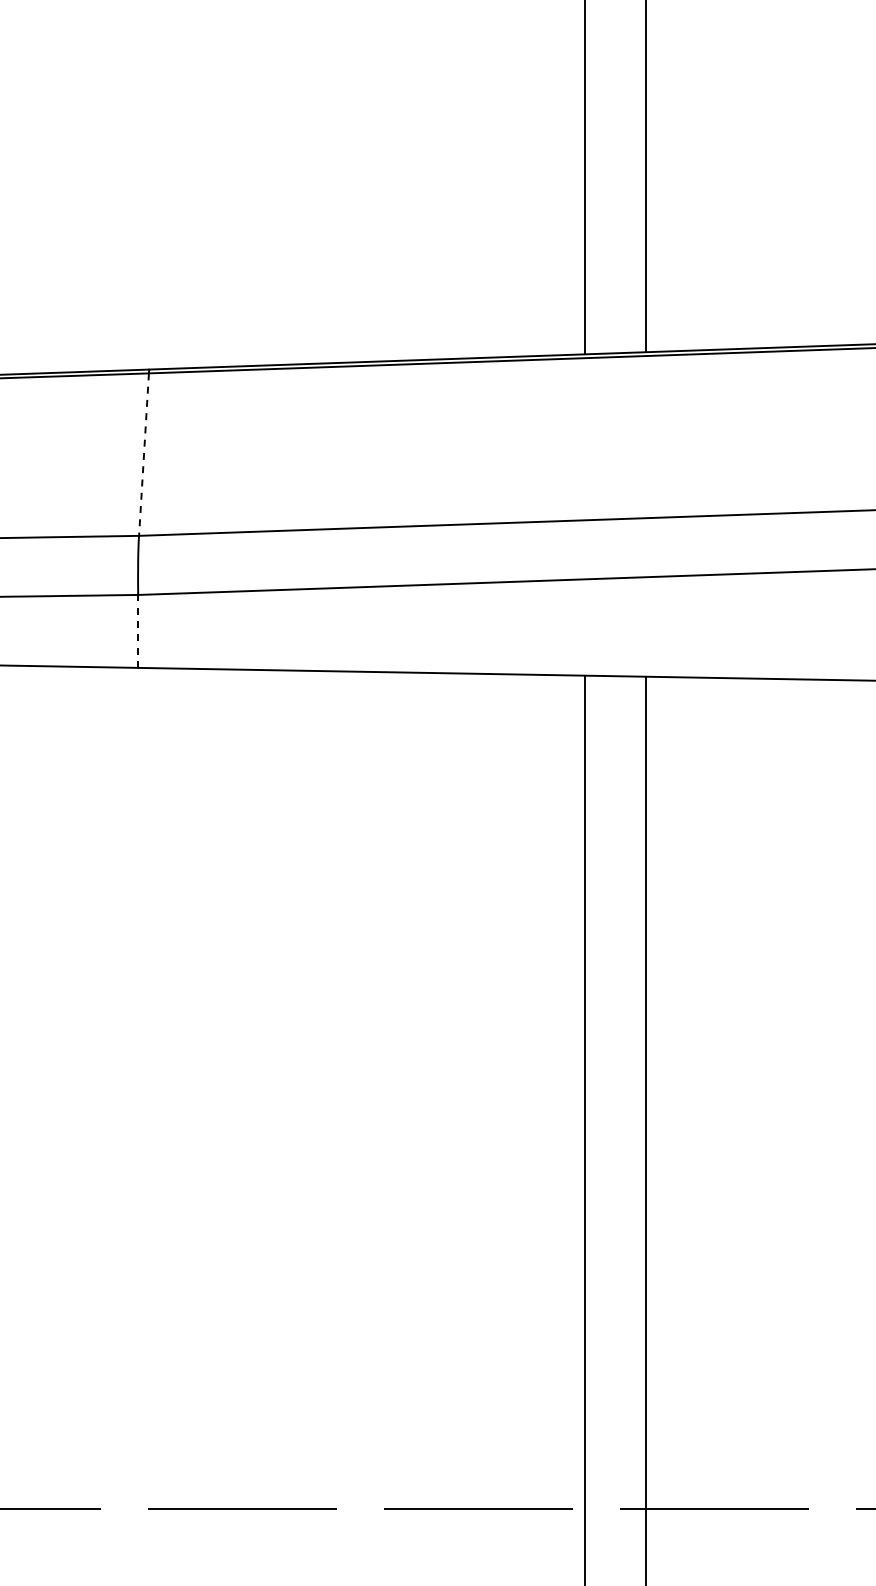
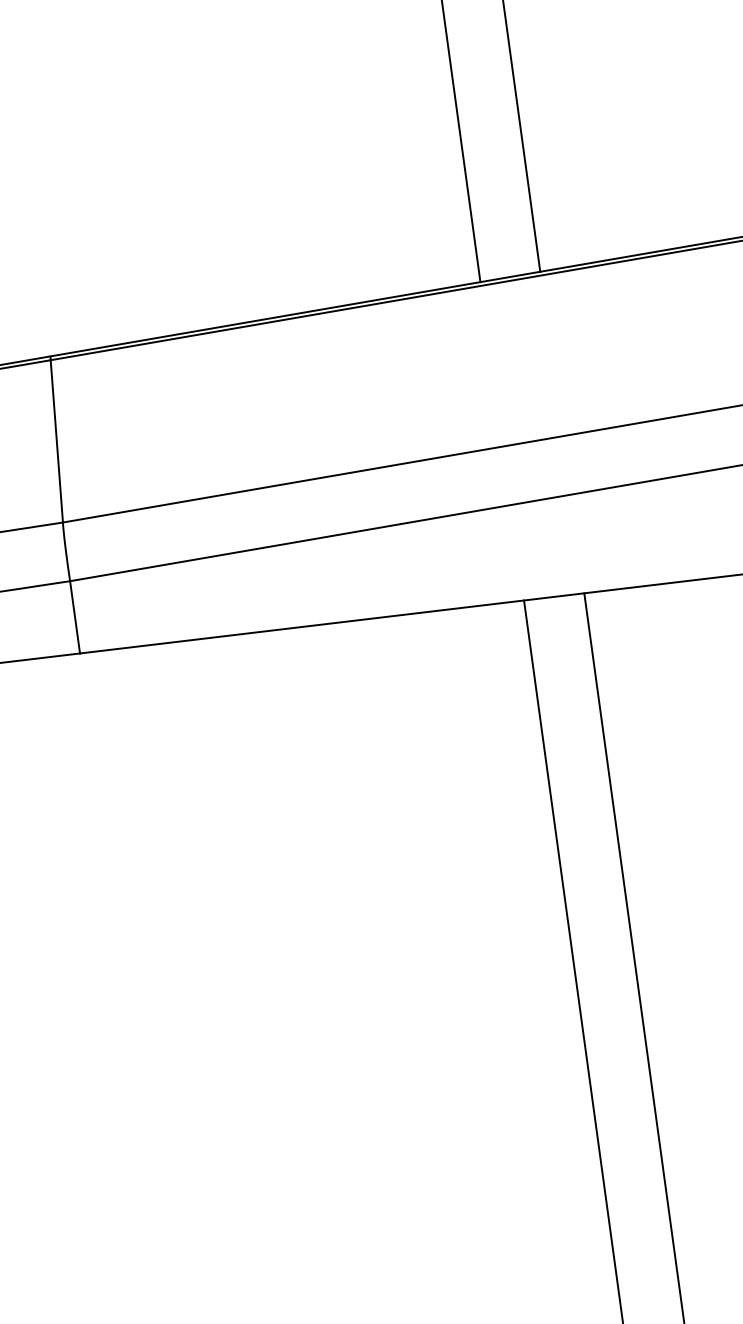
line: (143, 455) -> (56, 442), dashed -> solid
line: (138, 630) -> (75, 616), dashed -> solid

